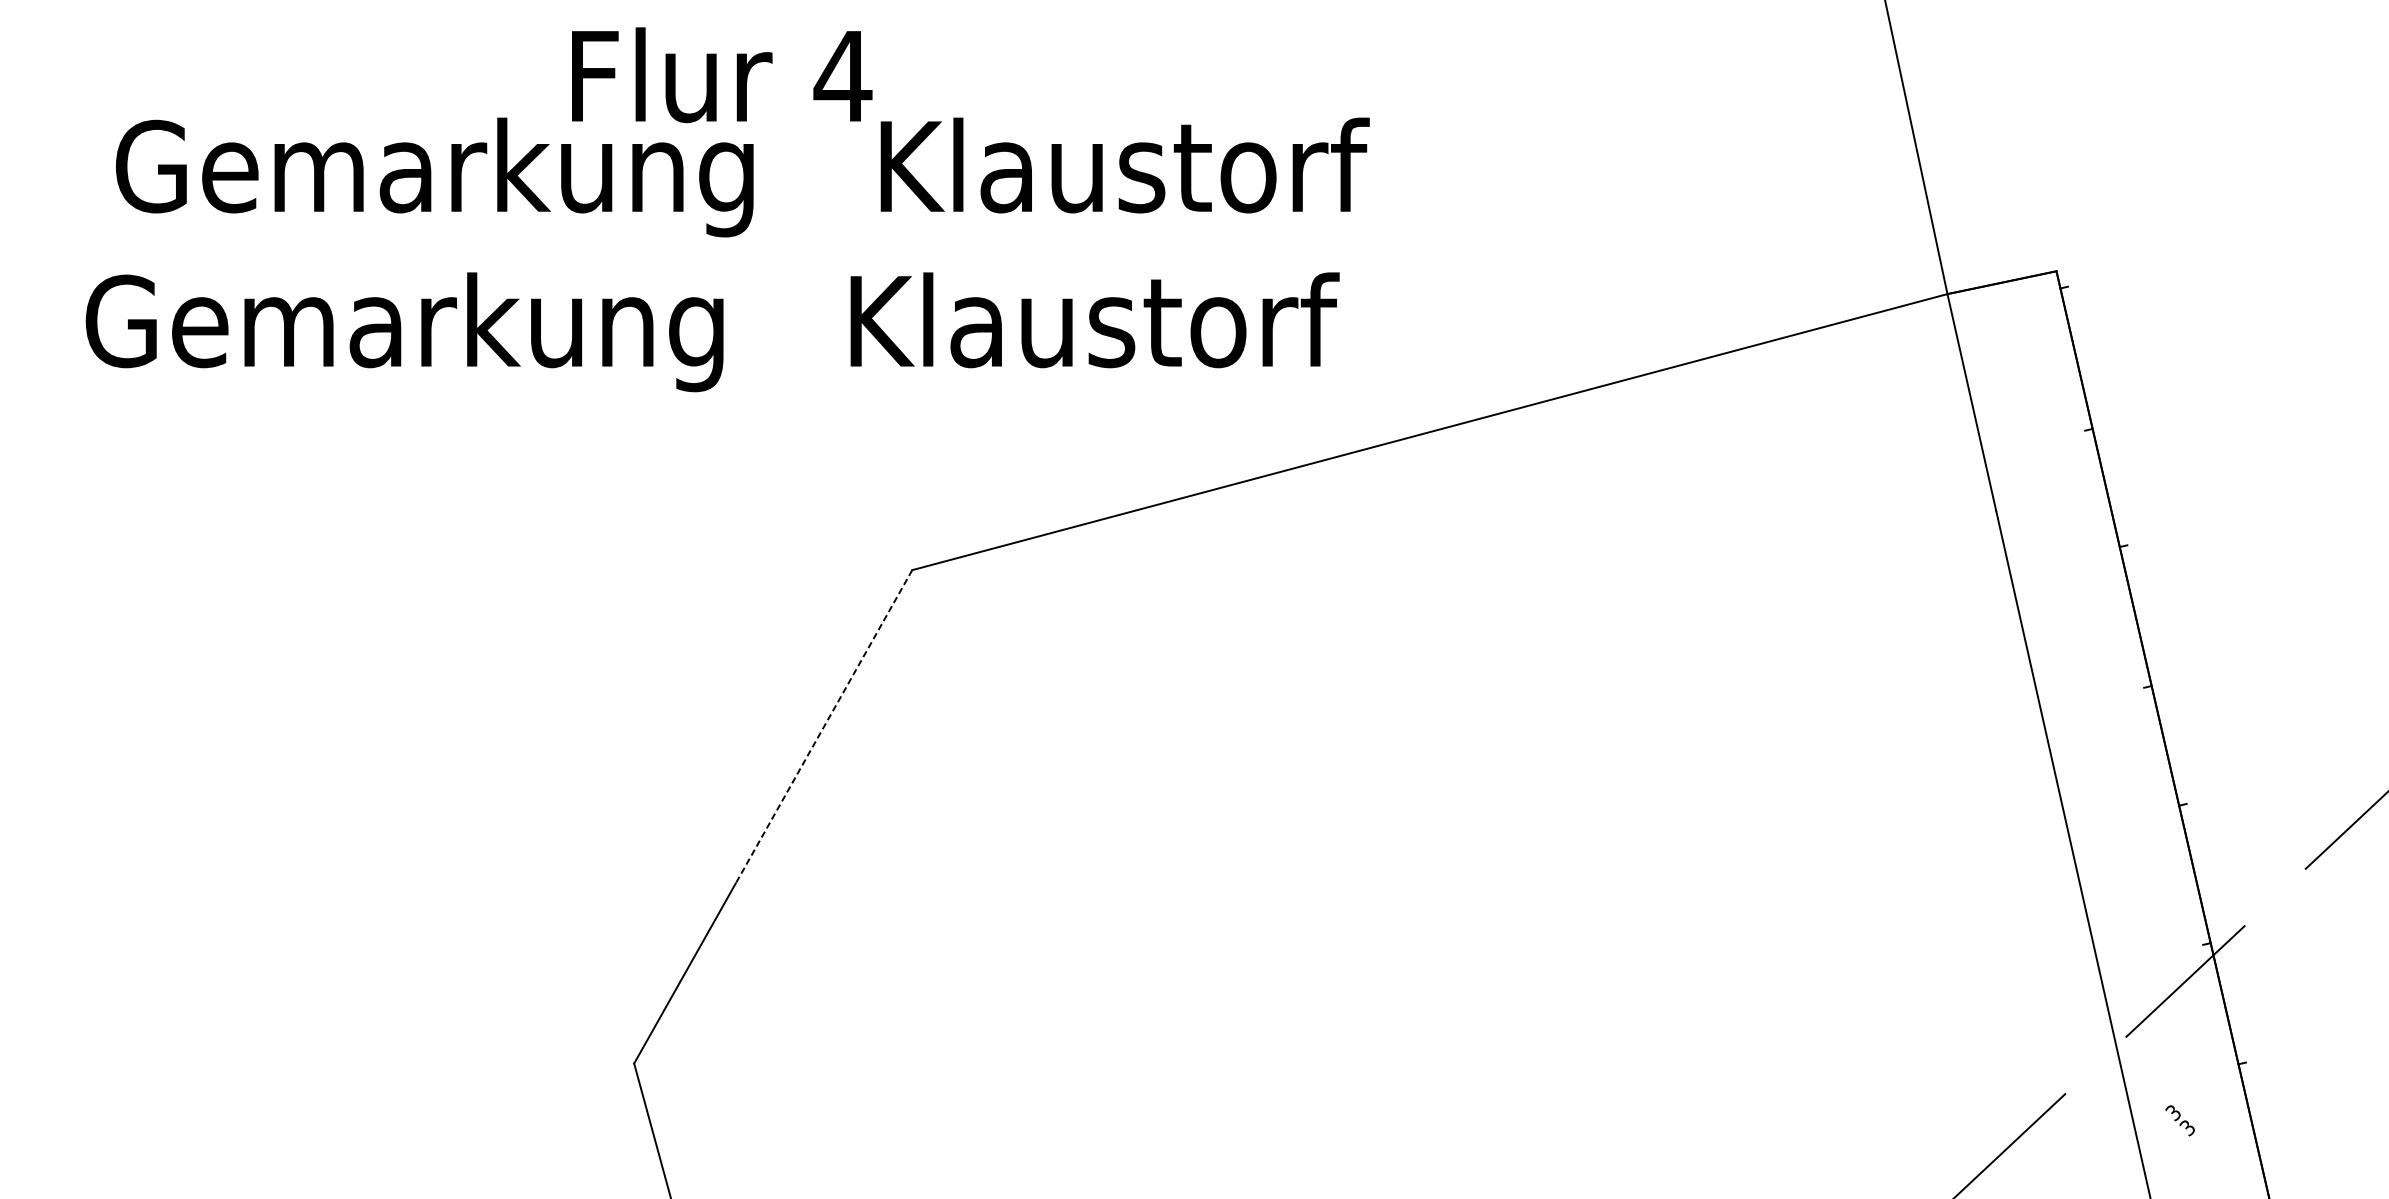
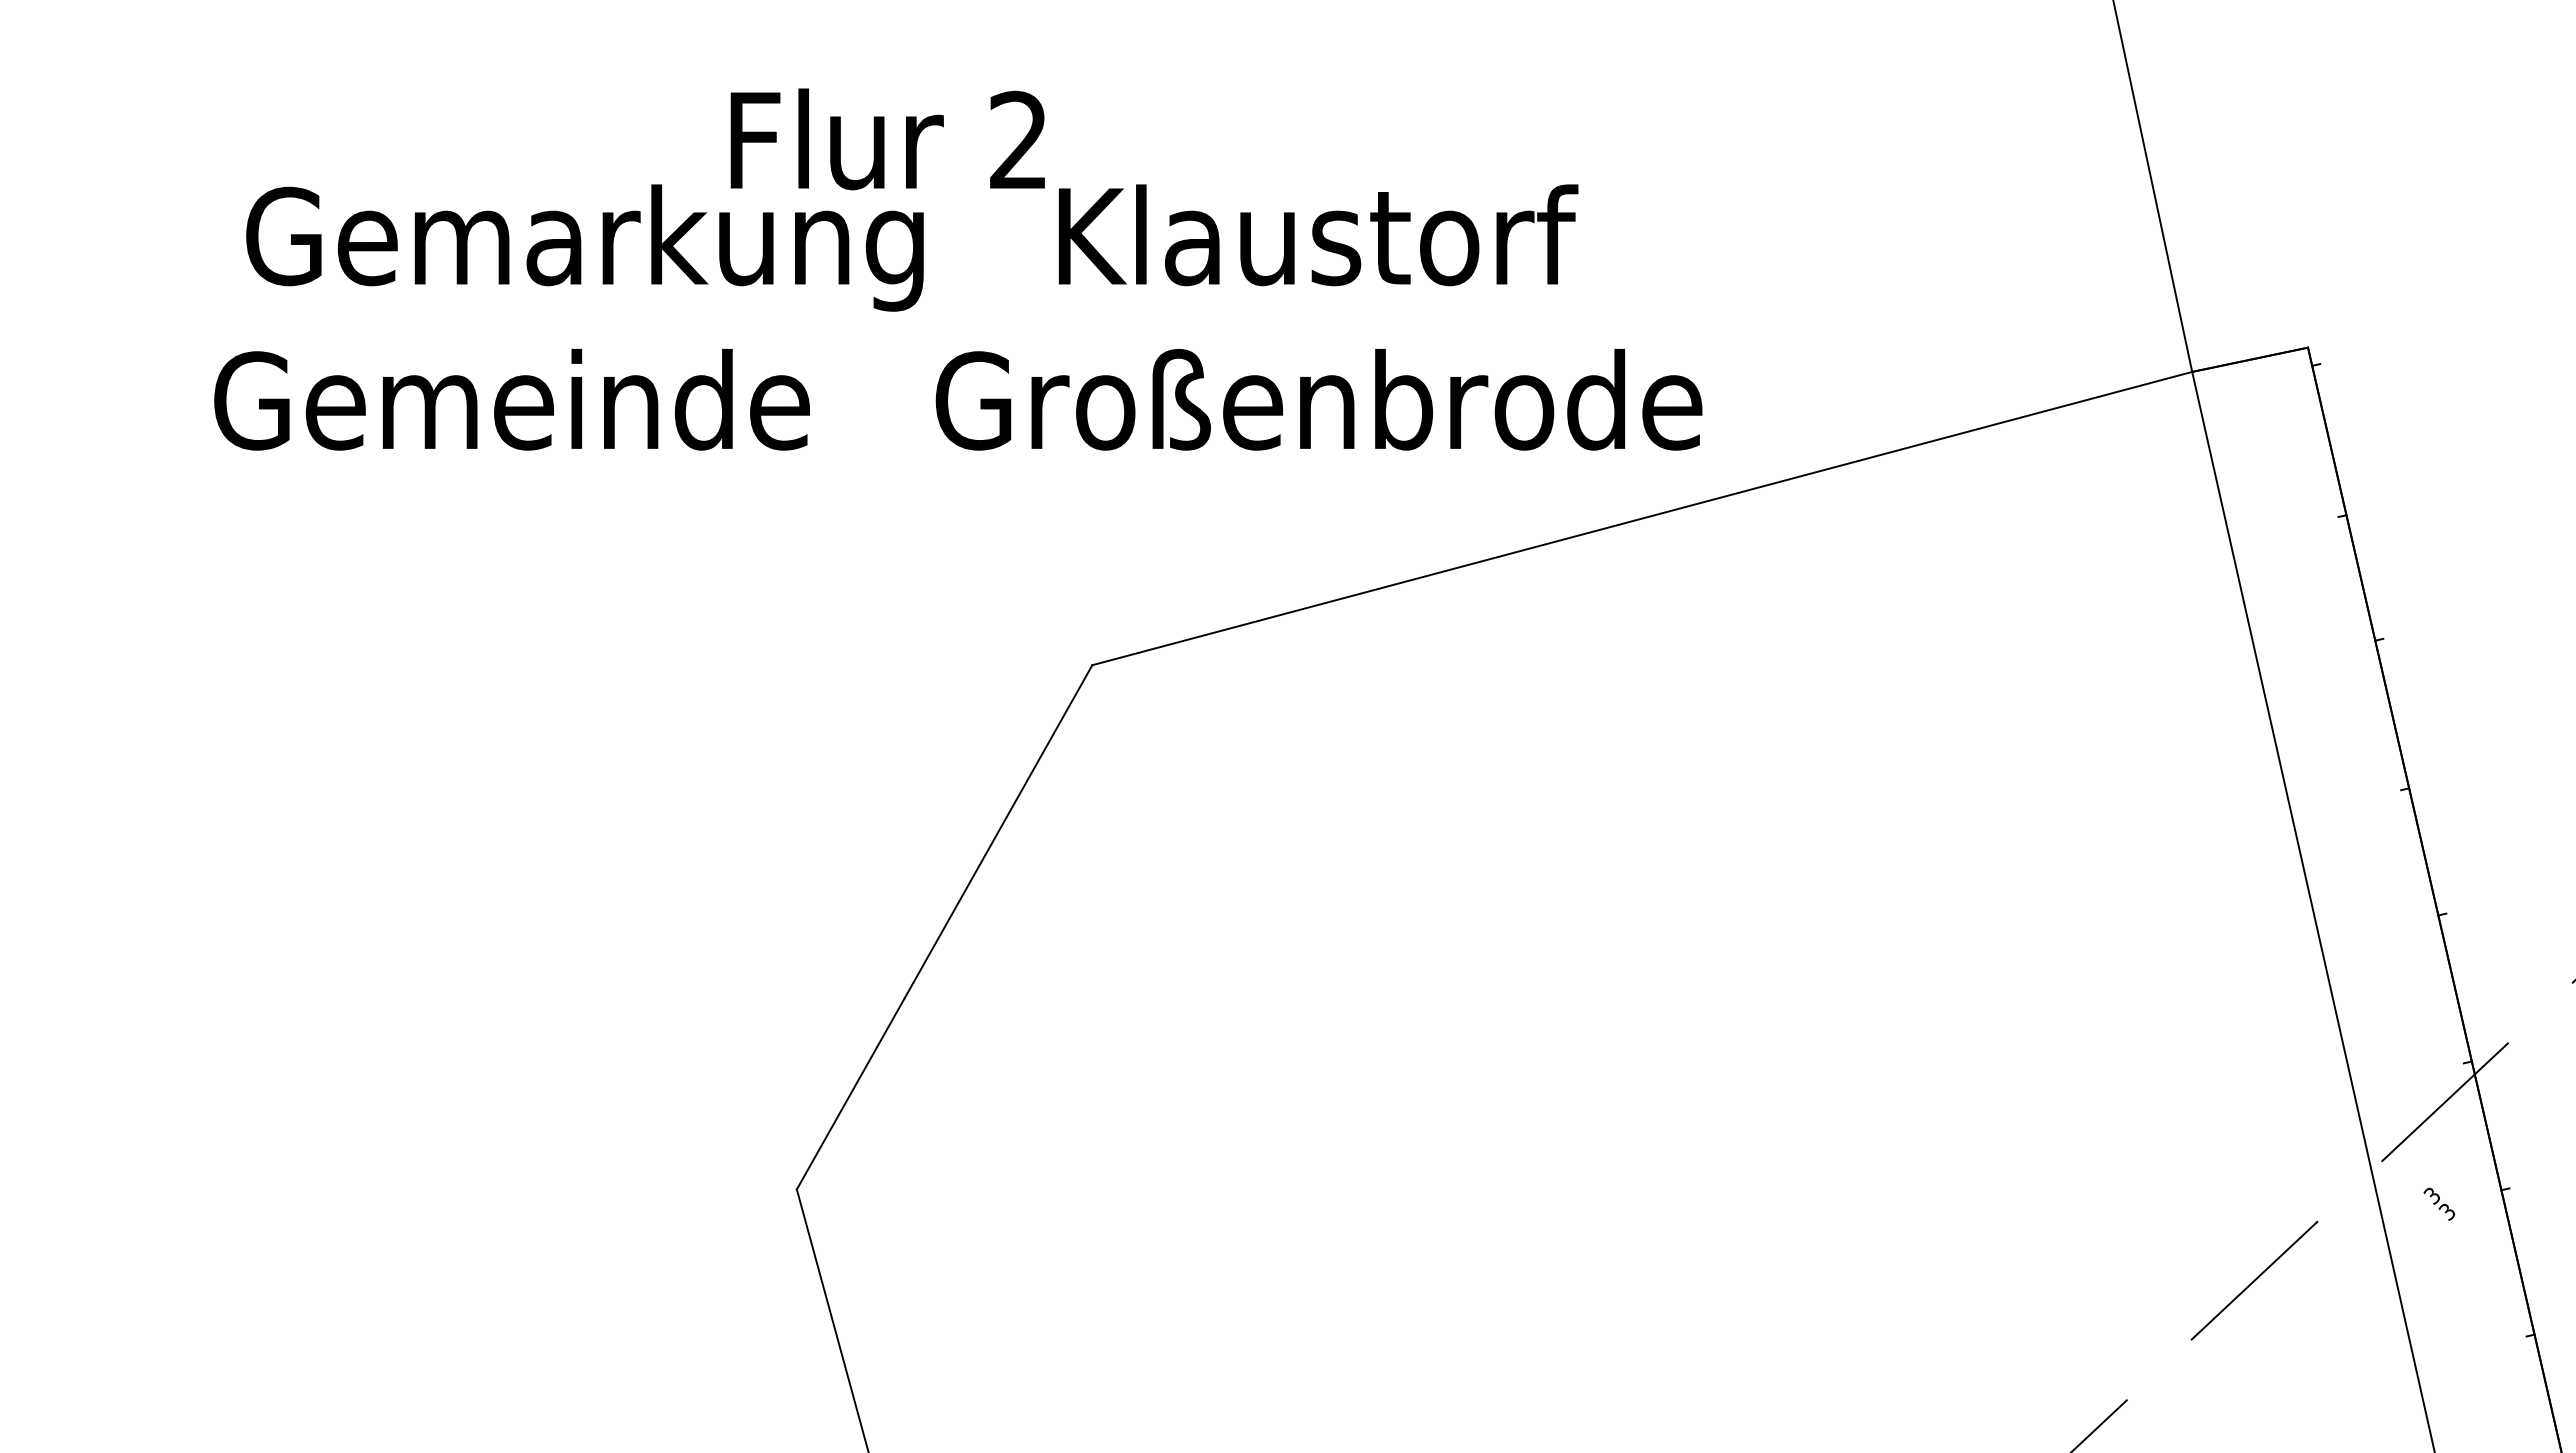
text: (842, 75) -> (1018, 139), 4 -> 2
text: (918, 332) -> (1098, 412), Gemarkung   Klaustorf -> Gemeinde   Großenbrode
line: (823, 727) -> (998, 832), dashed -> solid
text: (2179, 1120) -> (2438, 1203), moved

